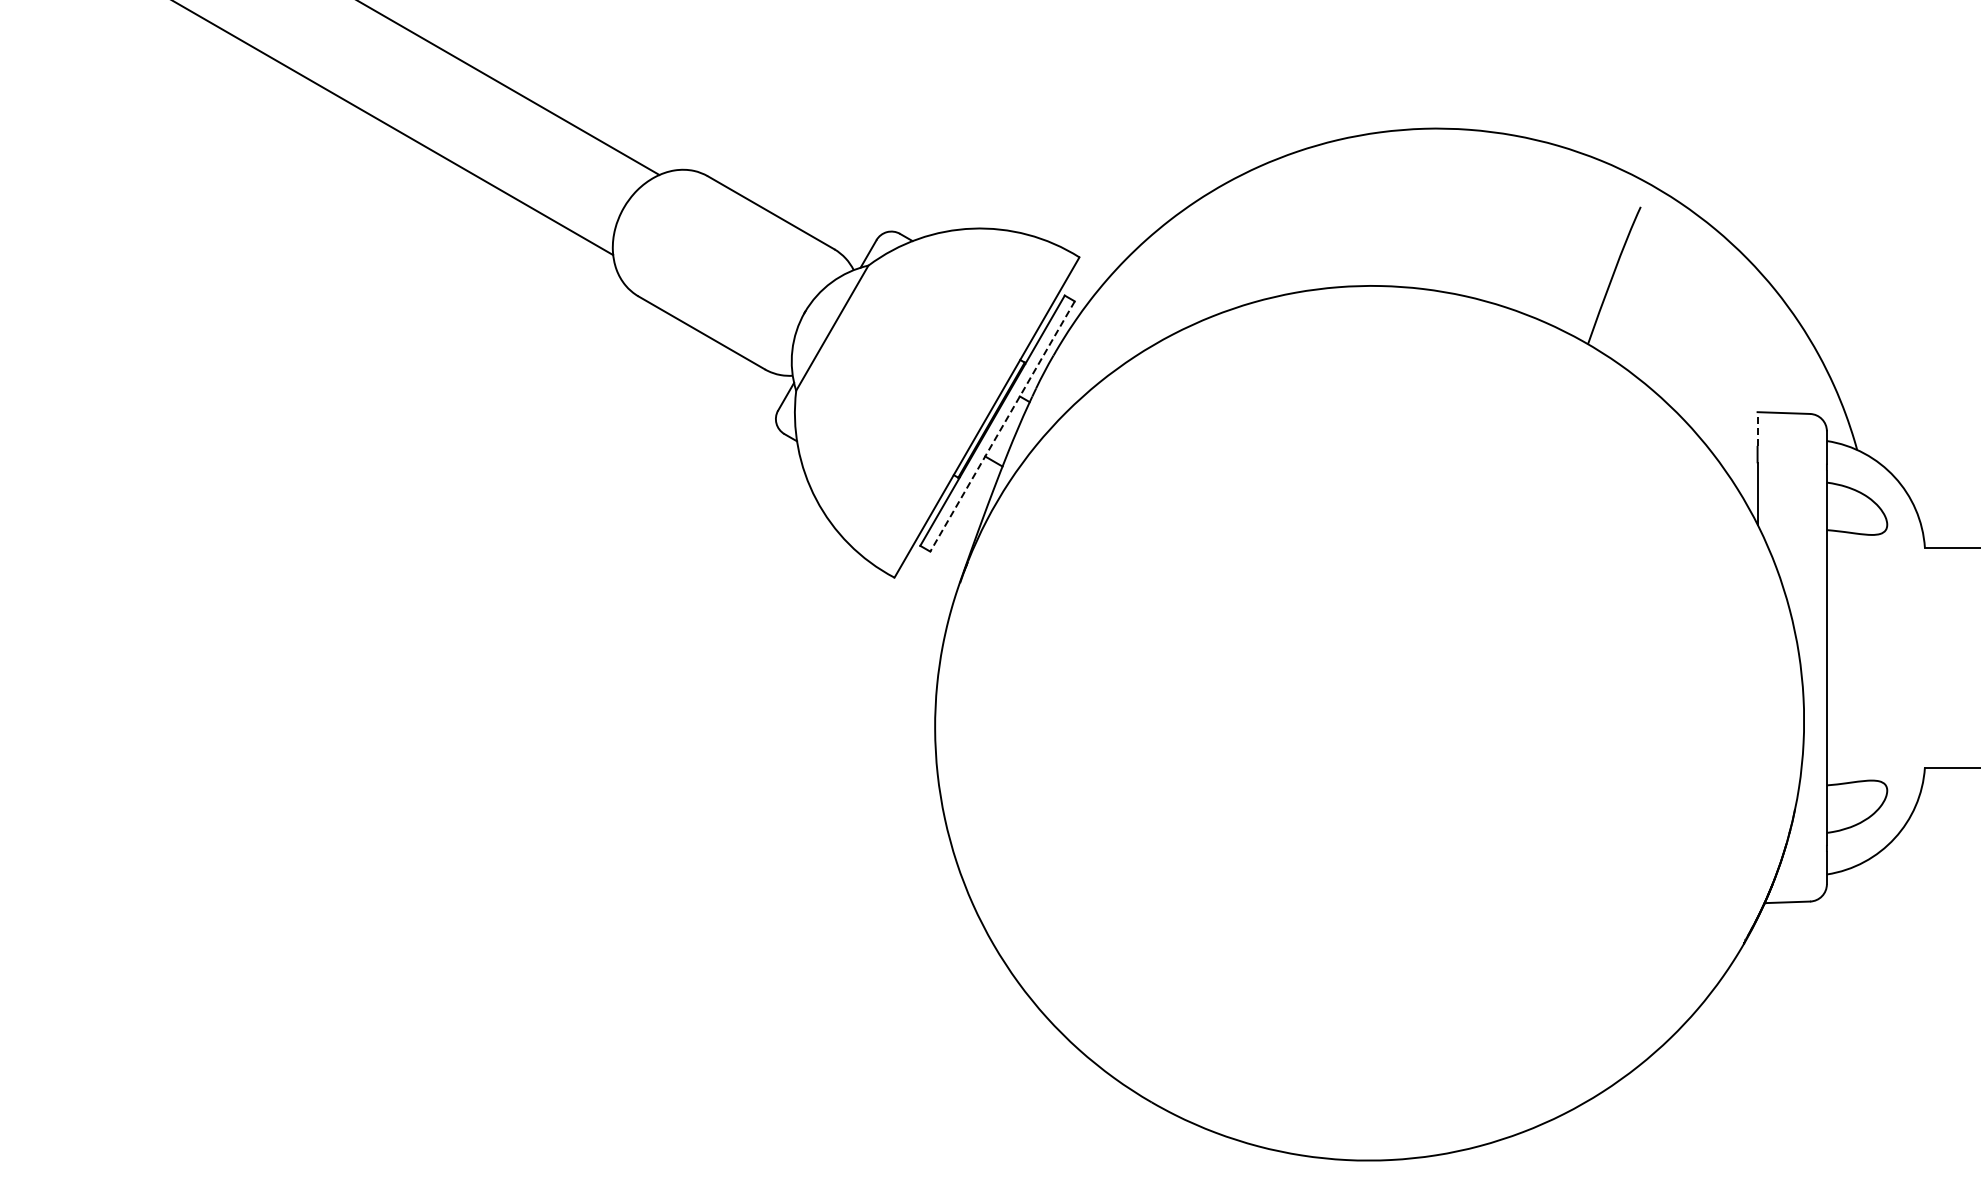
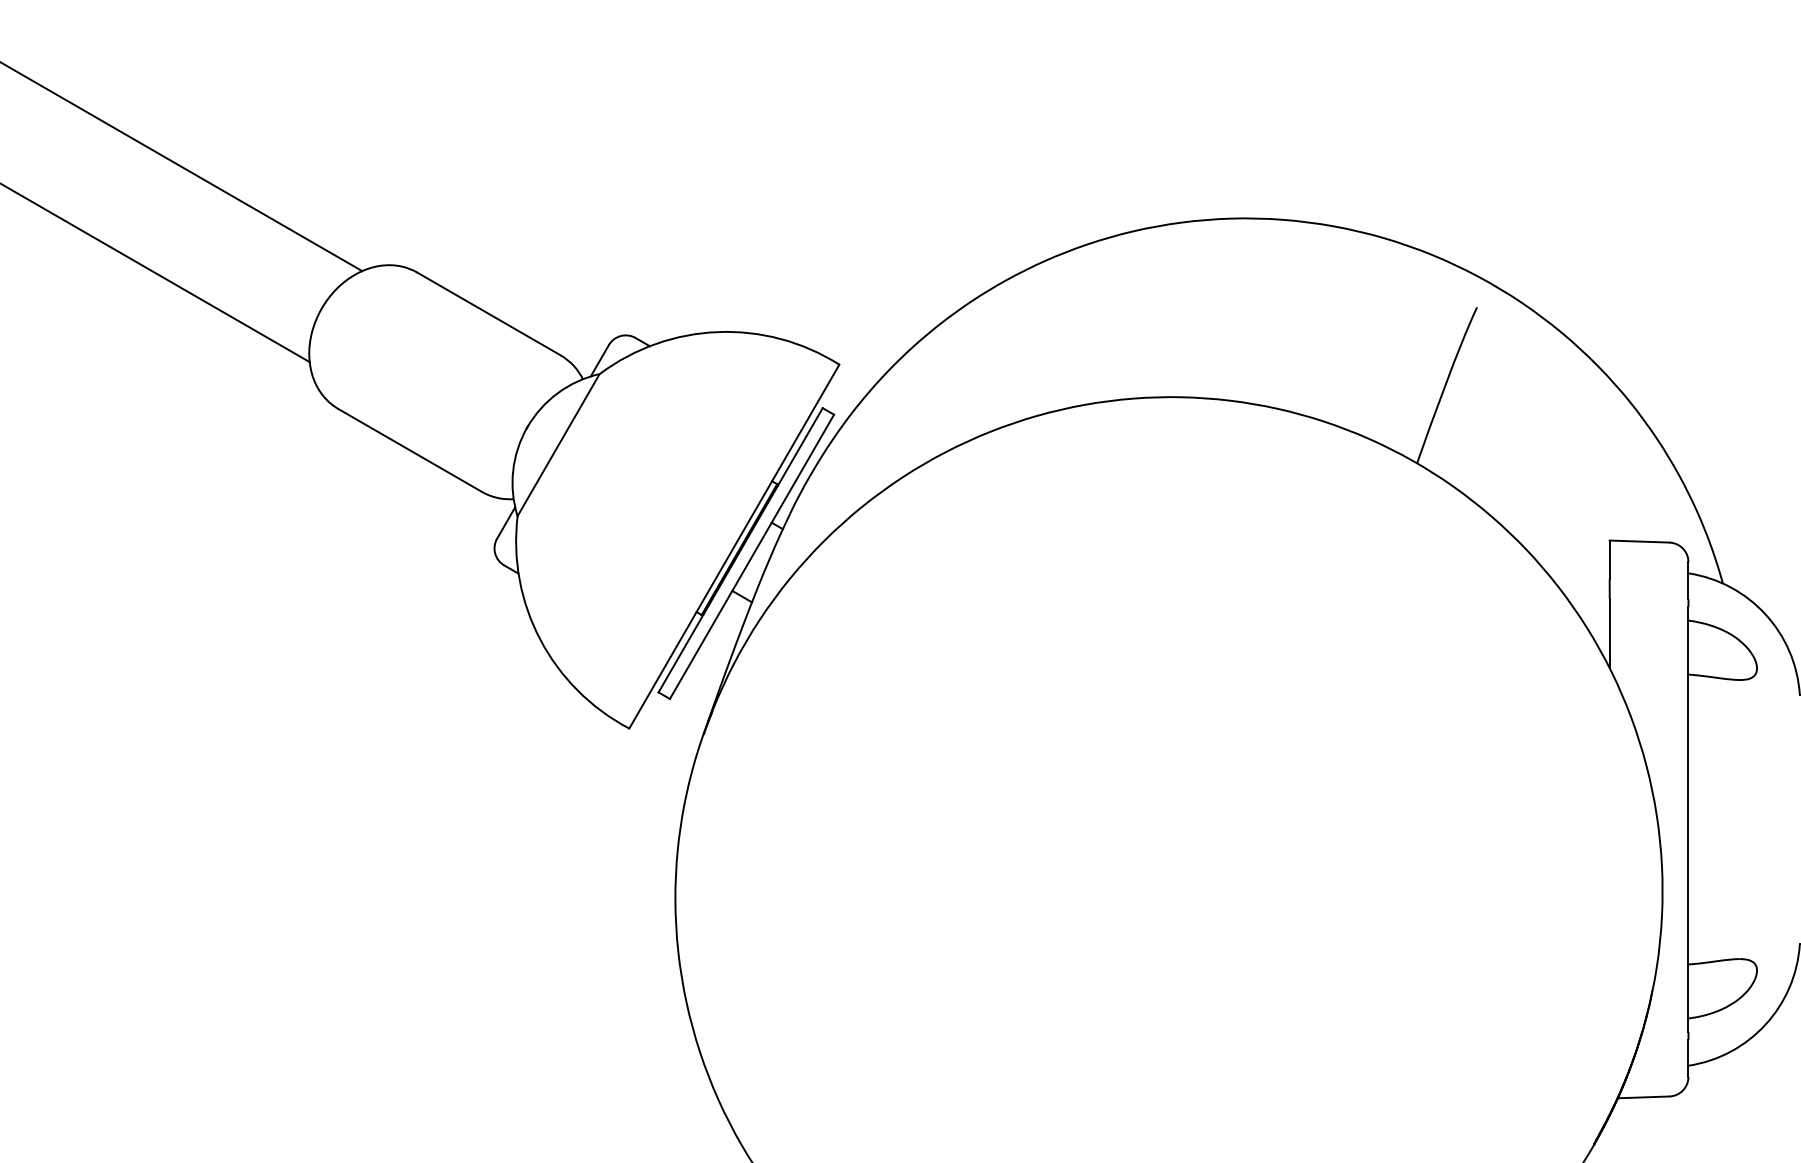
line: (1002, 426) -> (751, 556), dashed -> solid
line: (1757, 429) -> (1609, 560), dashed -> solid

